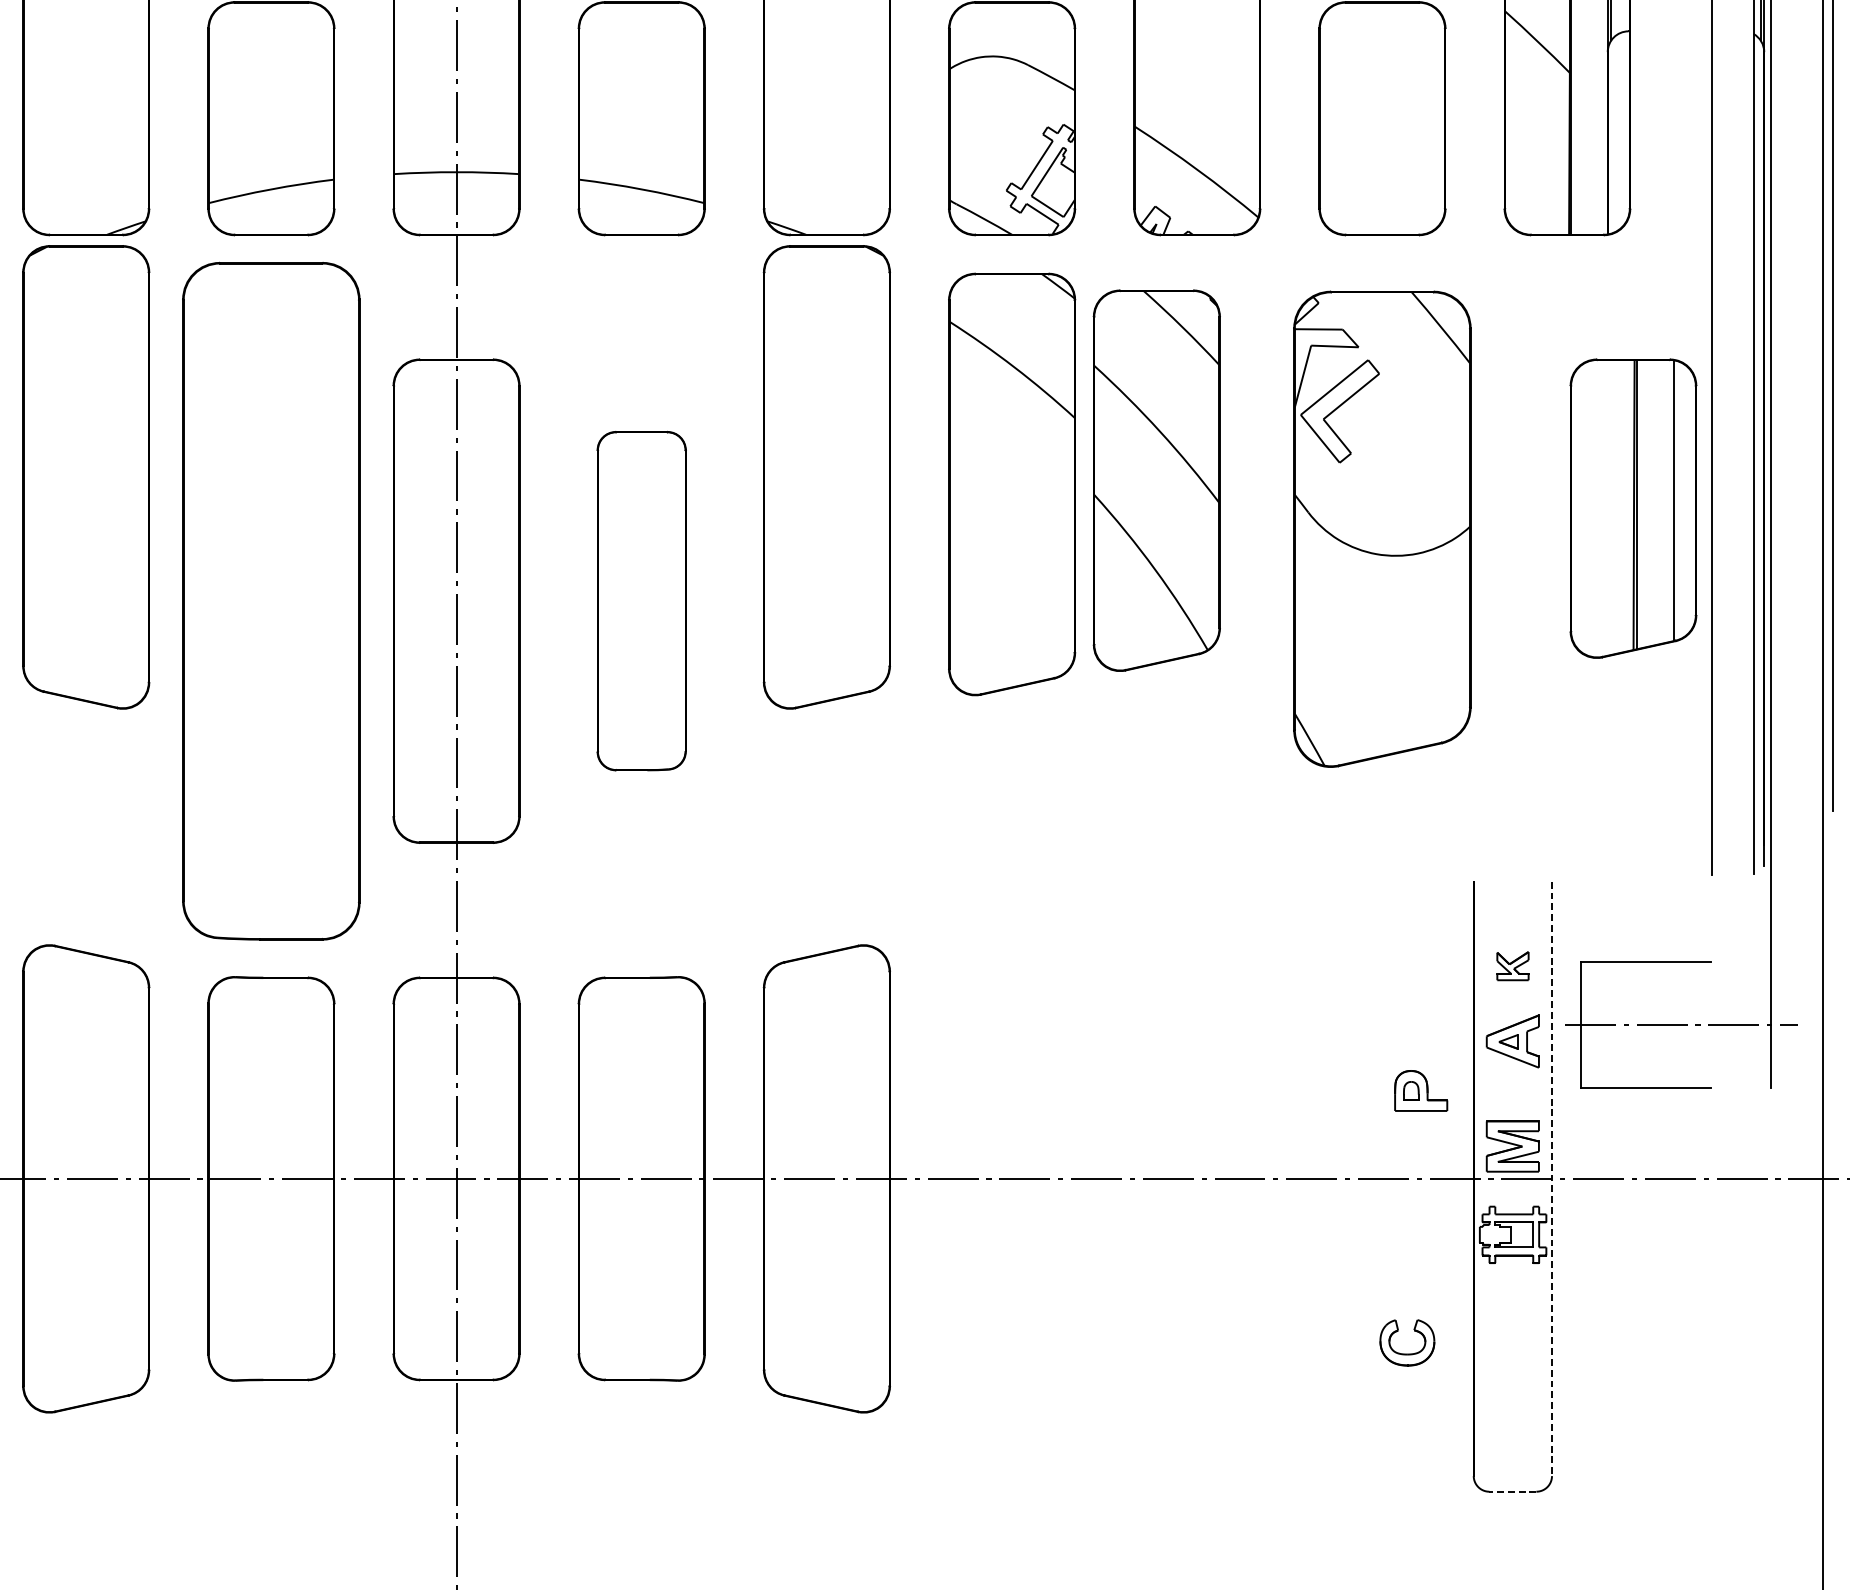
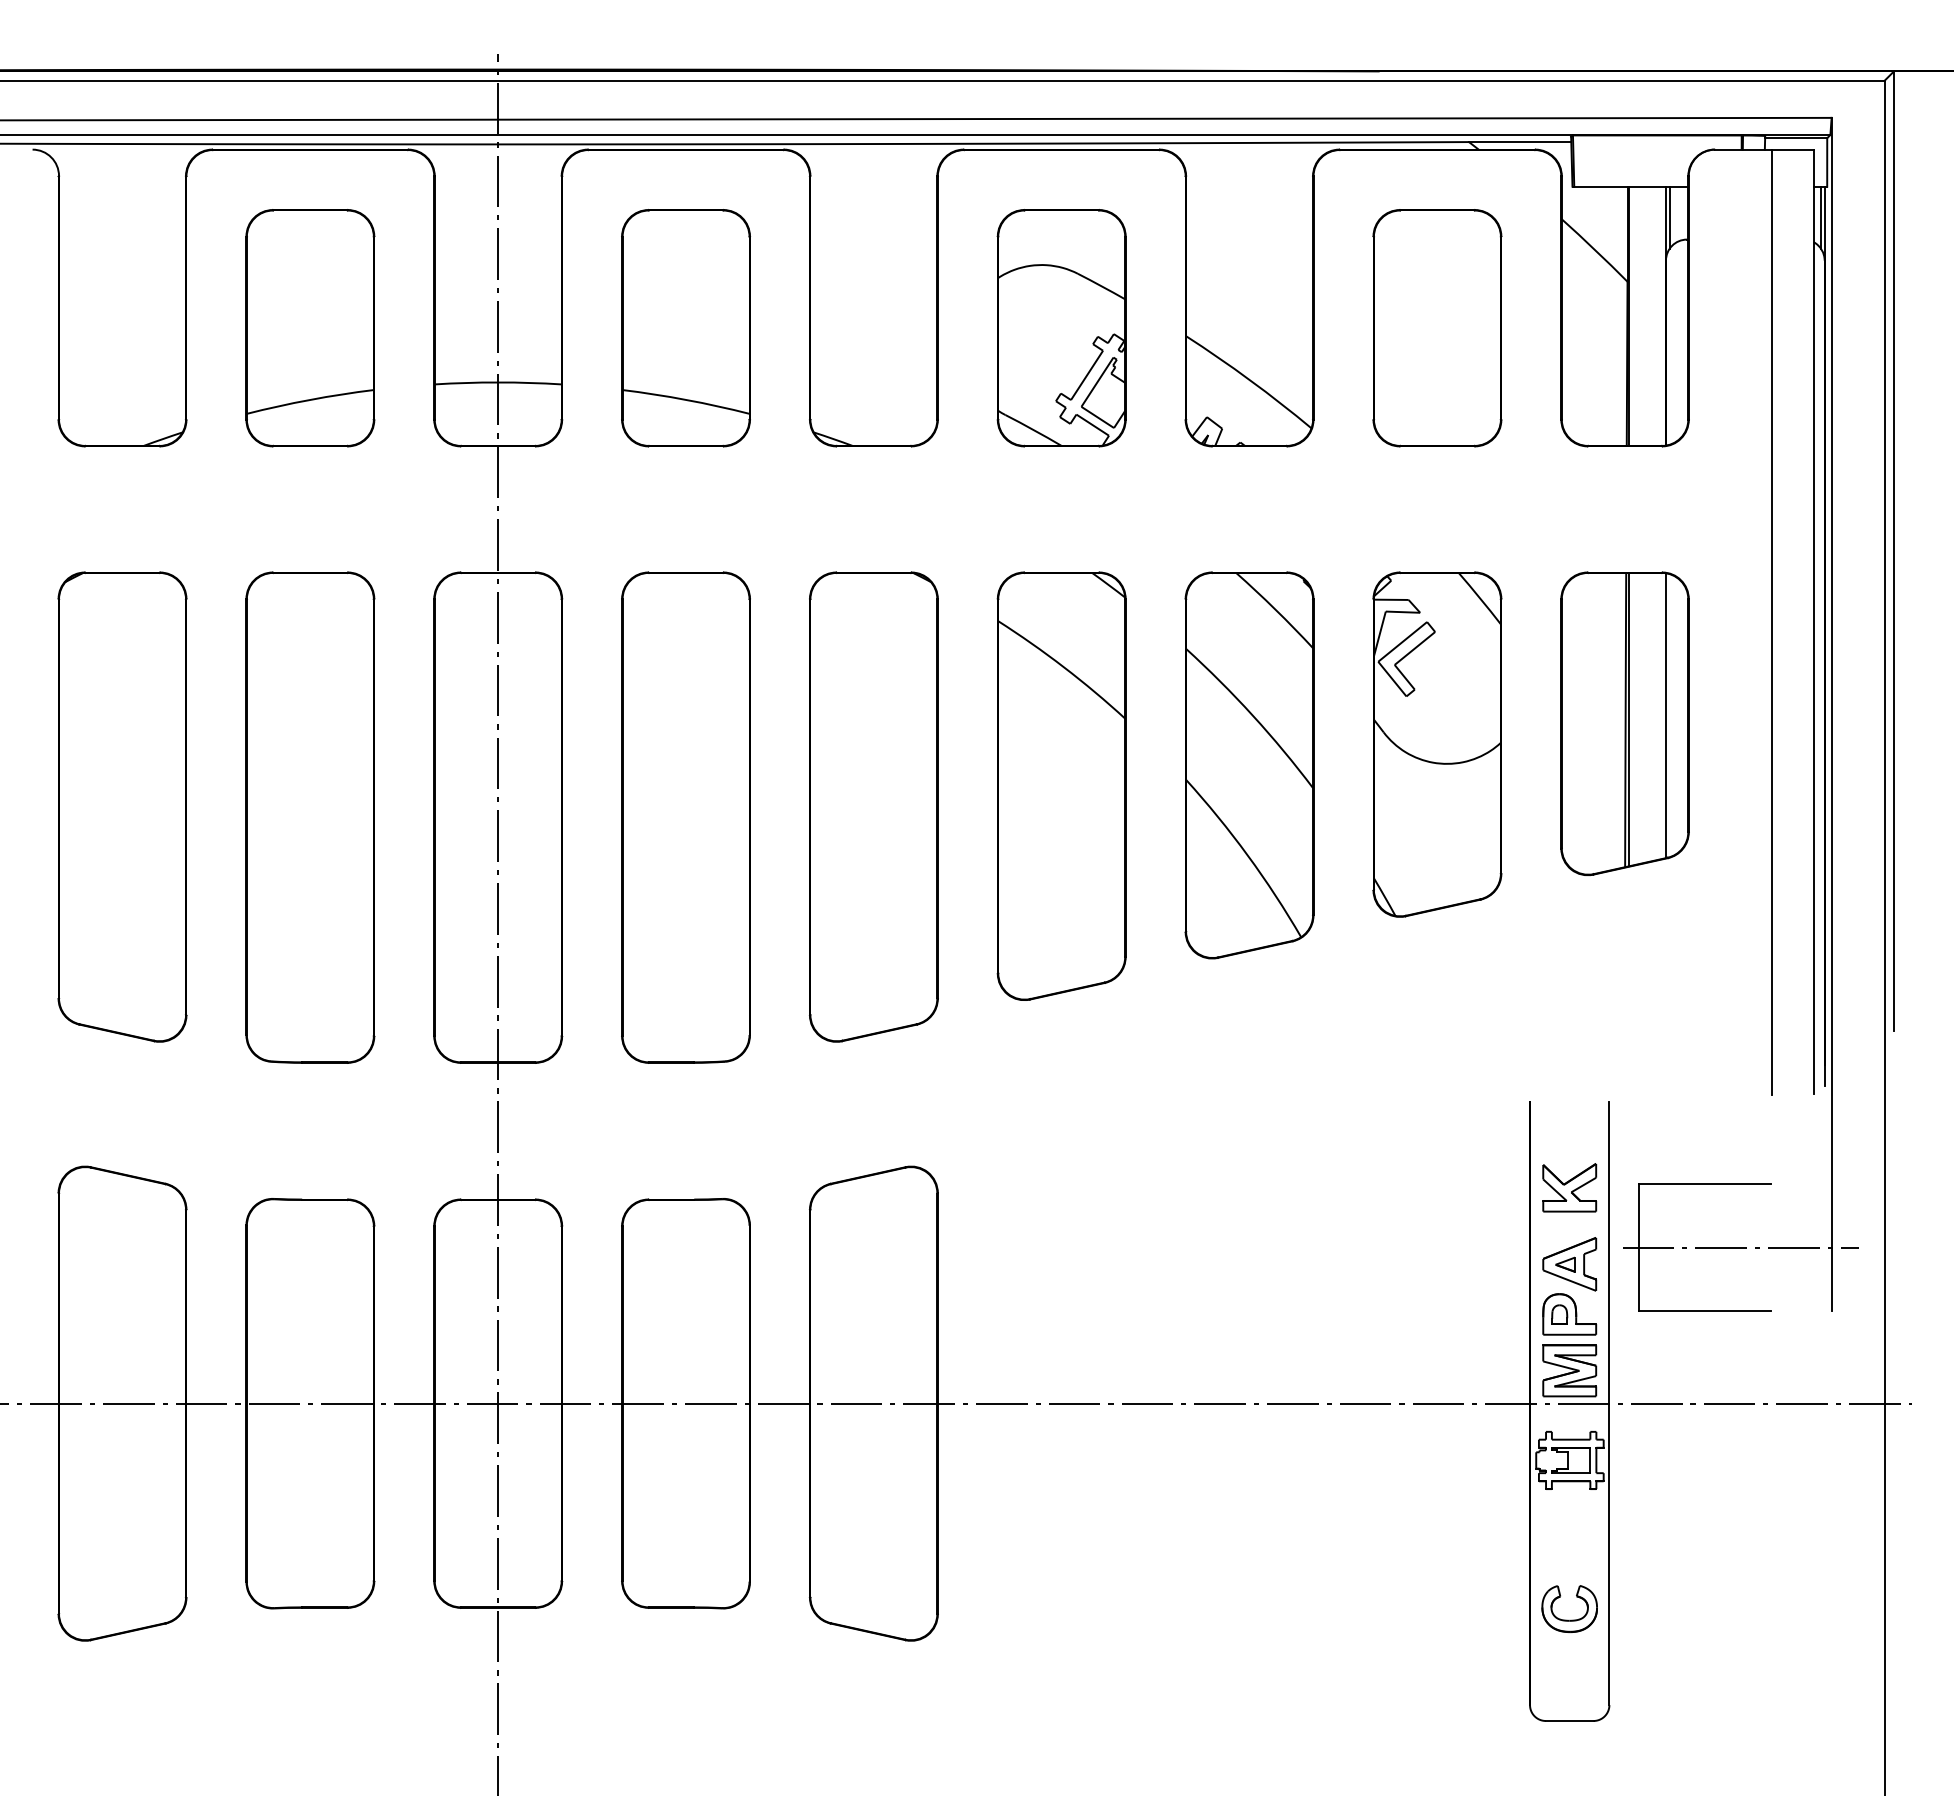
part: (86, 476) -> (122, 806), moved
part: (826, 476) -> (873, 806), moved
part: (1156, 480) -> (1249, 765), moved
part: (1011, 483) -> (1061, 785), moved
part: (1632, 508) -> (1624, 723), moved
part: (1382, 529) -> (1437, 744), size x0.71
part: (271, 601) -> (310, 817), size x0.71
part: (641, 601) -> (685, 817), size x1.43
part: (1512, 965) -> (1569, 1187), size x1.67
part: (1420, 1090) -> (1569, 1314), moved
line: (1552, 1179) -> (1609, 1404), dashed -> solid
part: (1407, 1353) -> (1569, 1619), moved
line: (1512, 1491) -> (1569, 1720), dashed -> solid

